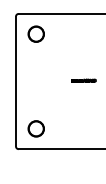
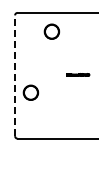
part: (35, 33) -> (51, 31), moved
line: (16, 81) -> (15, 75), solid -> dashed
circle: (35, 128) -> (30, 92), moved

